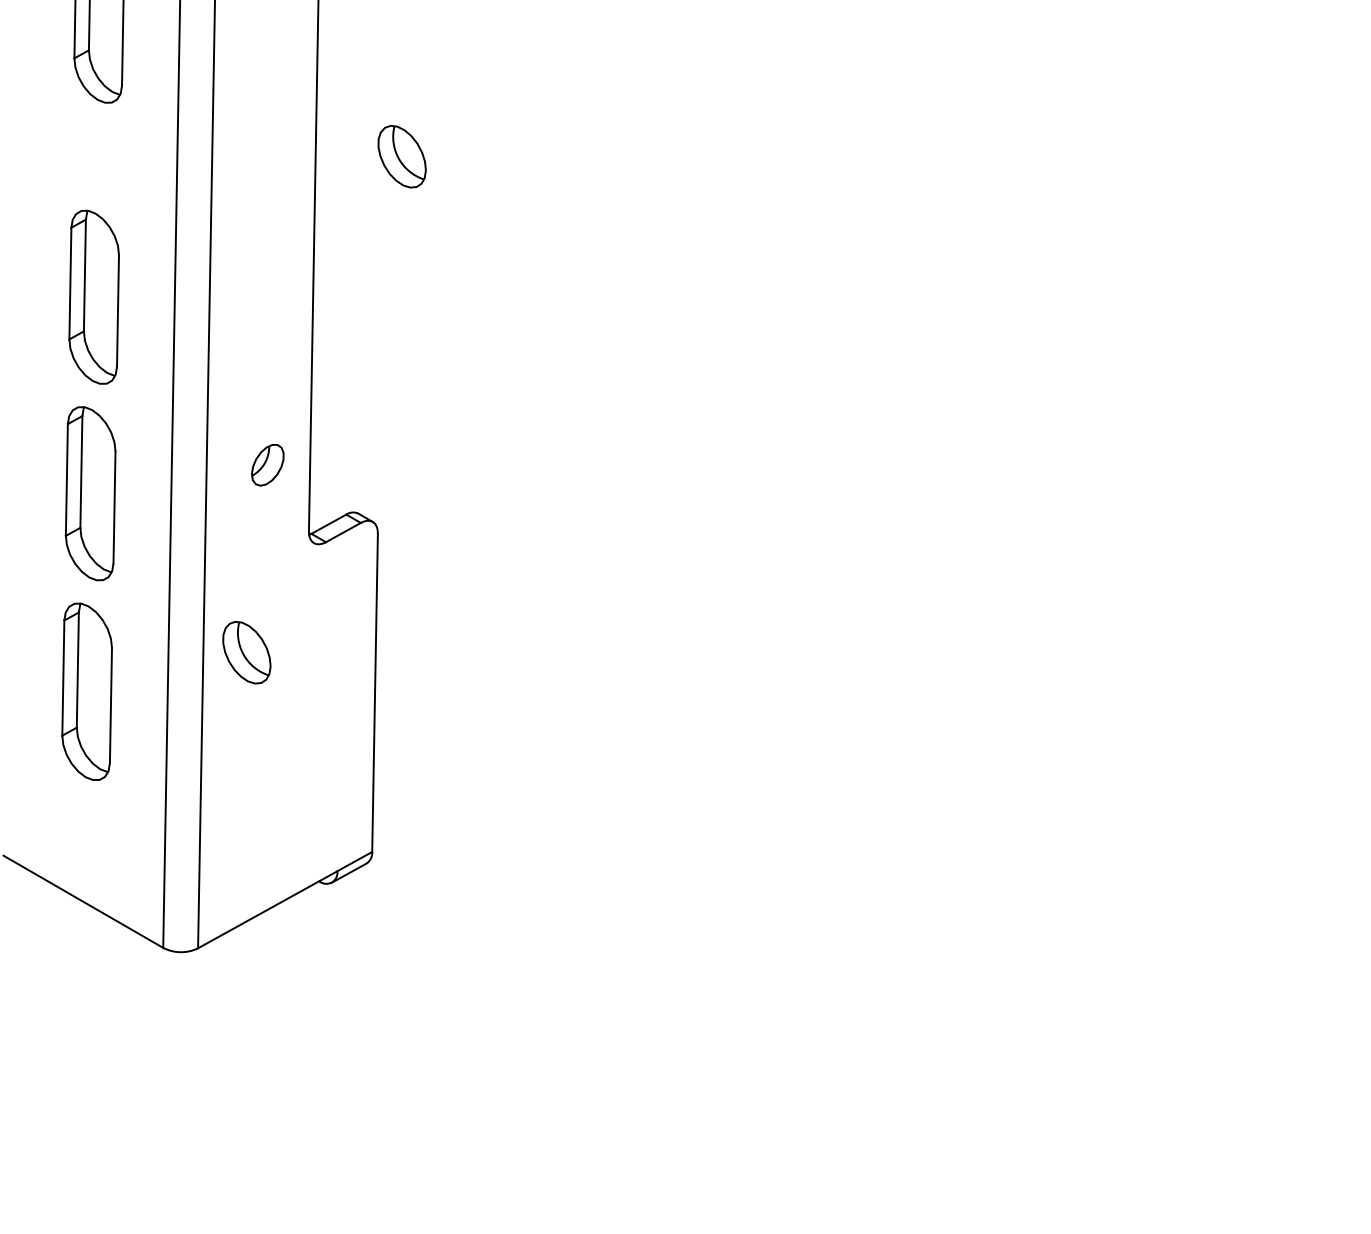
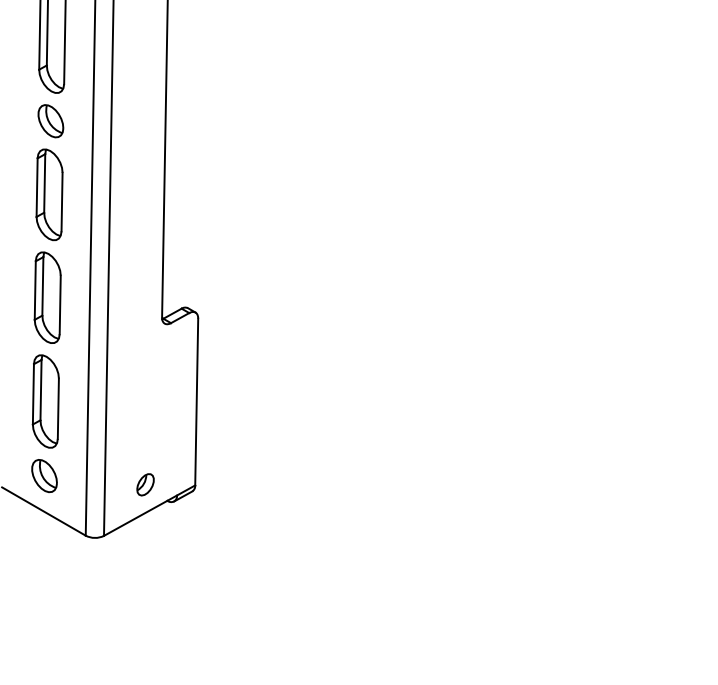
part: (401, 157) -> (50, 121), moved
part: (267, 464) -> (145, 484), moved
part: (246, 653) -> (44, 476), moved

